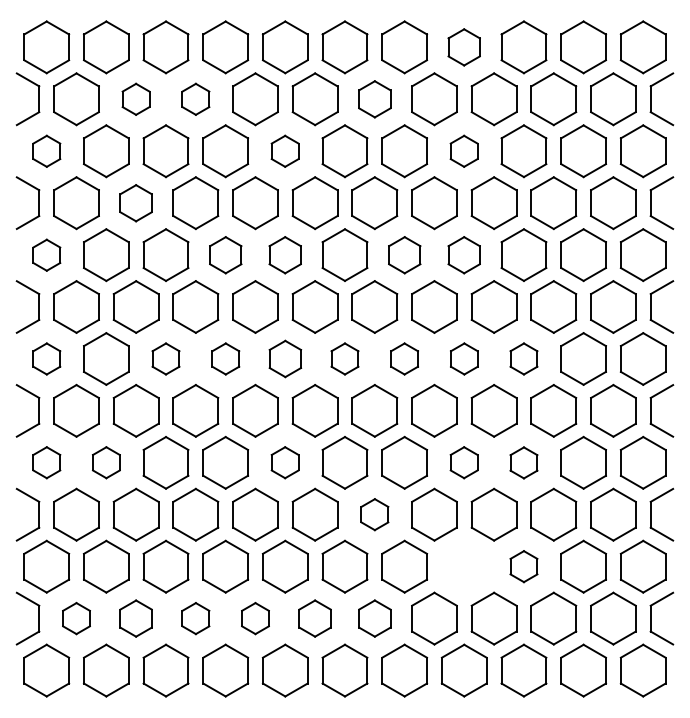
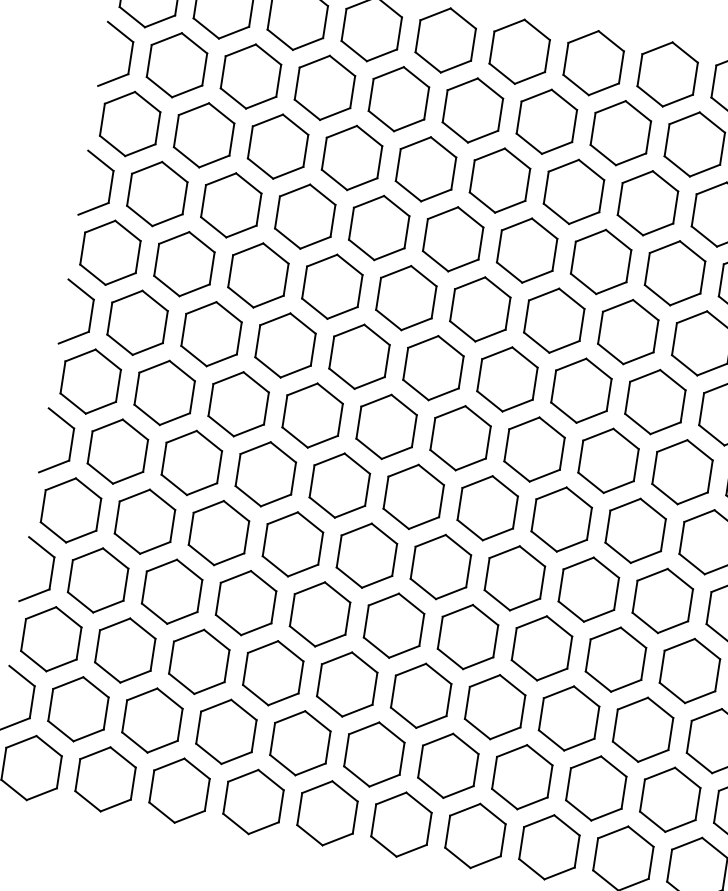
part: (463, 47) -> (666, 74), size x1.43
part: (135, 99) -> (250, 76), size x1.67
part: (195, 99) -> (324, 88), size x1.67
part: (374, 99) -> (546, 122), size x1.43
part: (46, 151) -> (129, 124), size x1.67
part: (284, 151) -> (424, 169), size x1.67
part: (463, 151) -> (646, 203), size x1.67
part: (135, 203) -> (230, 205), size x1.43
part: (46, 255) -> (110, 253), size x1.67
part: (225, 255) -> (332, 287), size x1.43
part: (284, 255) -> (405, 298), size x1.43
part: (404, 255) -> (554, 321), size x1.43
part: (463, 255) -> (627, 332), size x1.43
part: (46, 358) -> (90, 380), size x1.67
part: (165, 358) -> (238, 403), size x1.67
part: (225, 358) -> (312, 414), size x1.67
part: (285, 358) -> (386, 426), size x1.43
part: (344, 358) -> (460, 437), size x1.67
part: (404, 358) -> (534, 448), size x1.67
part: (464, 358) -> (608, 460), size x1.67
part: (523, 358) -> (682, 471), size x1.67
part: (46, 462) -> (70, 509), size x1.67
part: (106, 462) -> (145, 521), size x1.67
part: (284, 462) -> (365, 555), size x1.67
part: (463, 462) -> (587, 589), size x1.67
part: (523, 462) -> (662, 600), size x1.67
part: (374, 514) -> (467, 636), size x1.67
part: (463, 566) -> (568, 718), added
part: (523, 566) -> (642, 729), size x1.67
part: (76, 618) -> (78, 709), size x1.67
part: (135, 618) -> (151, 720), size x1.43
part: (195, 618) -> (226, 731), size x1.67
part: (255, 618) -> (300, 743), size x1.67
part: (314, 618) -> (373, 754), size x1.43
part: (374, 618) -> (447, 765), size x1.43

